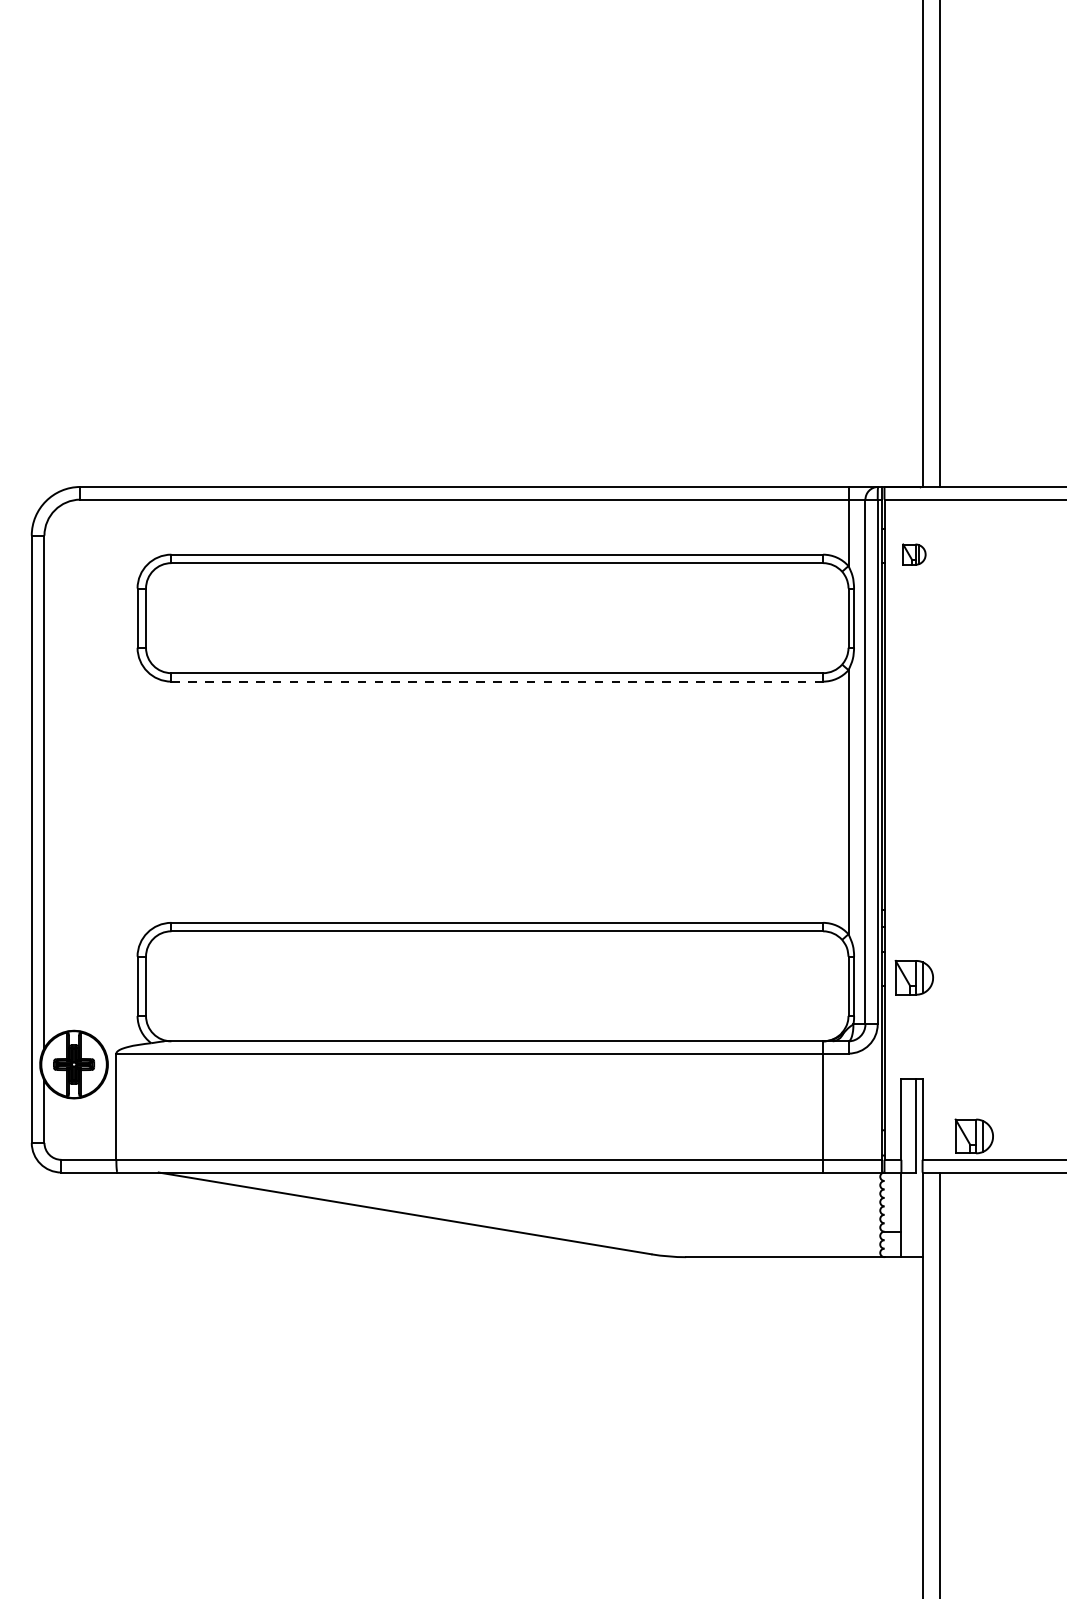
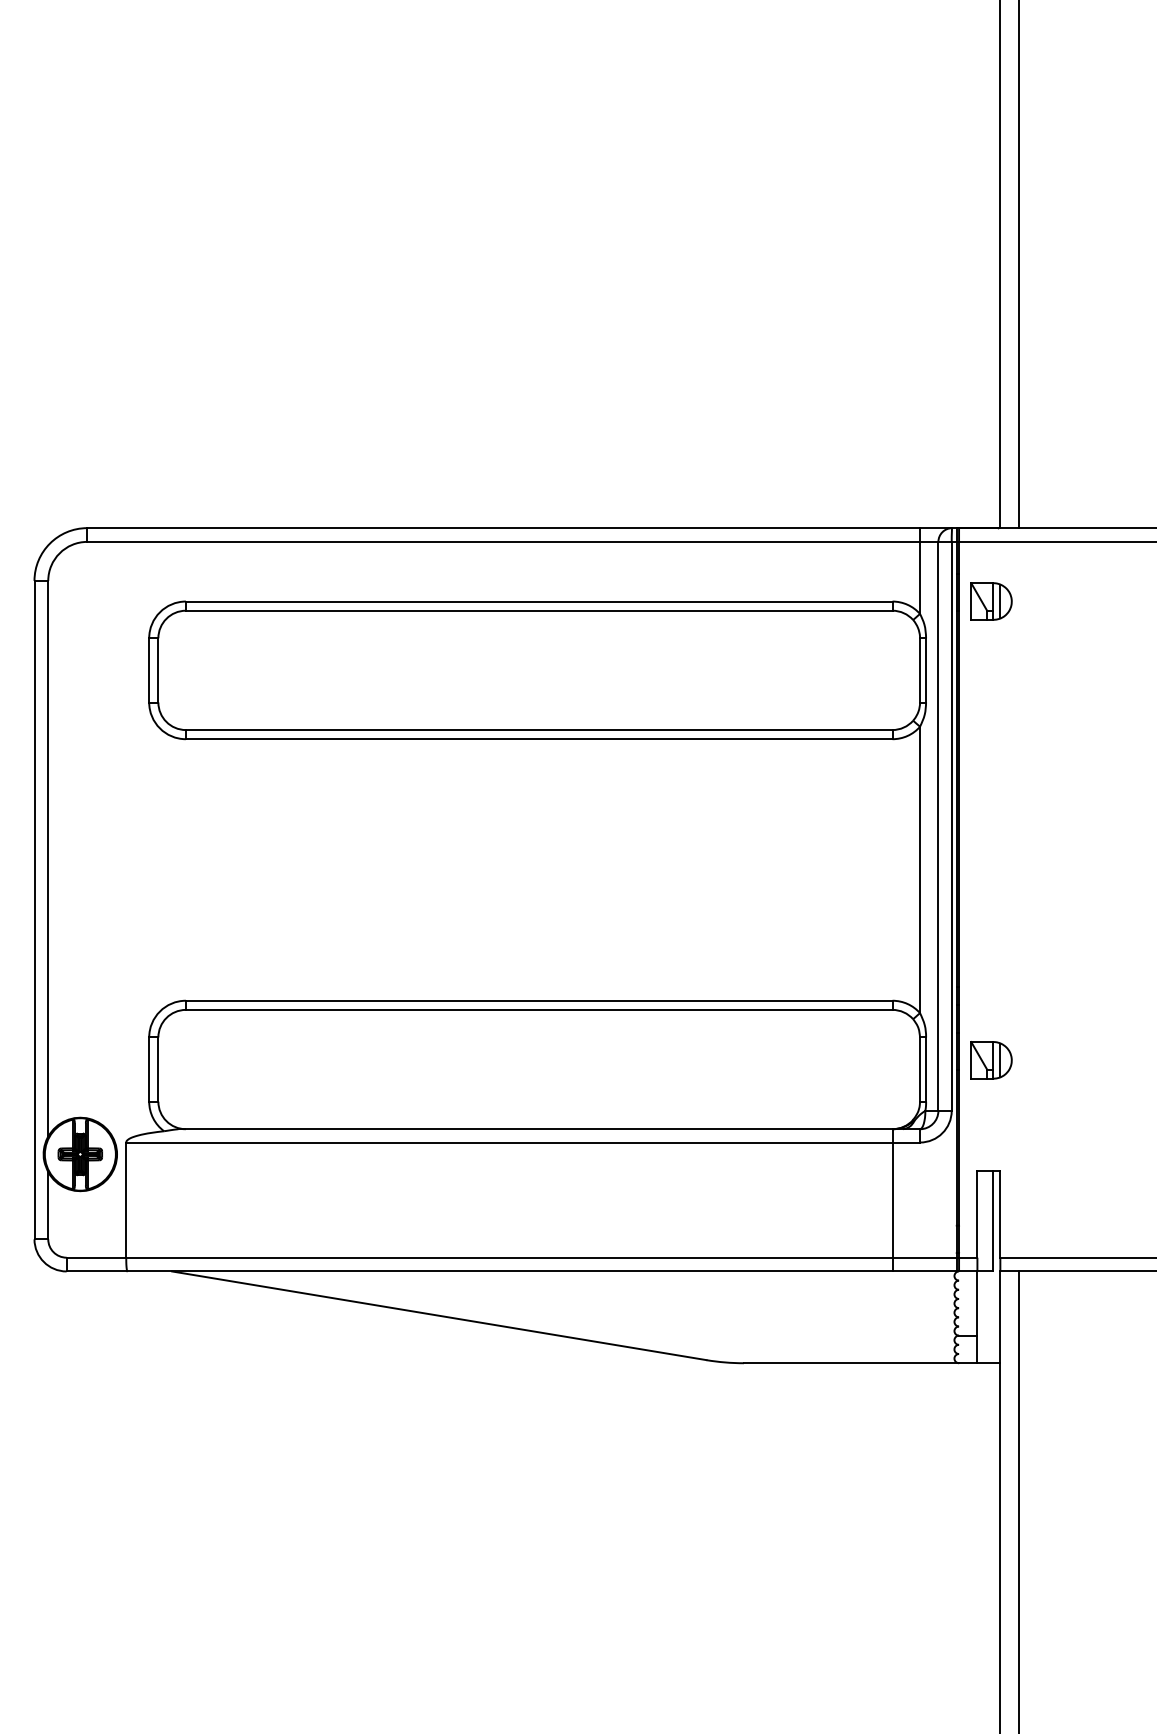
part: (914, 554) -> (991, 601), size x1.67
line: (497, 681) -> (539, 739), dashed -> solid
part: (974, 1136) -> (1056, 1232), removed

